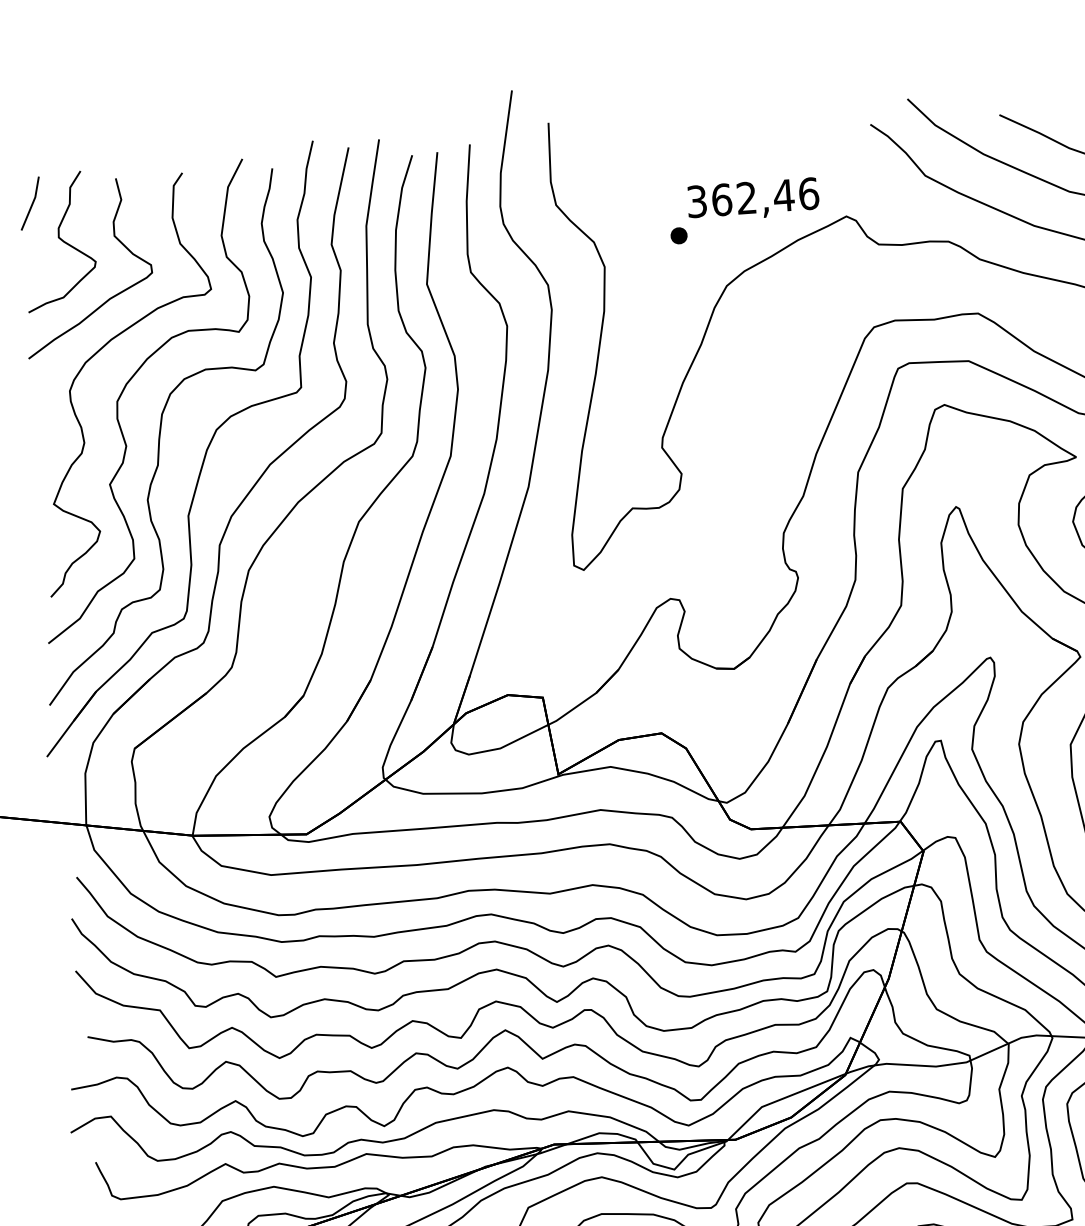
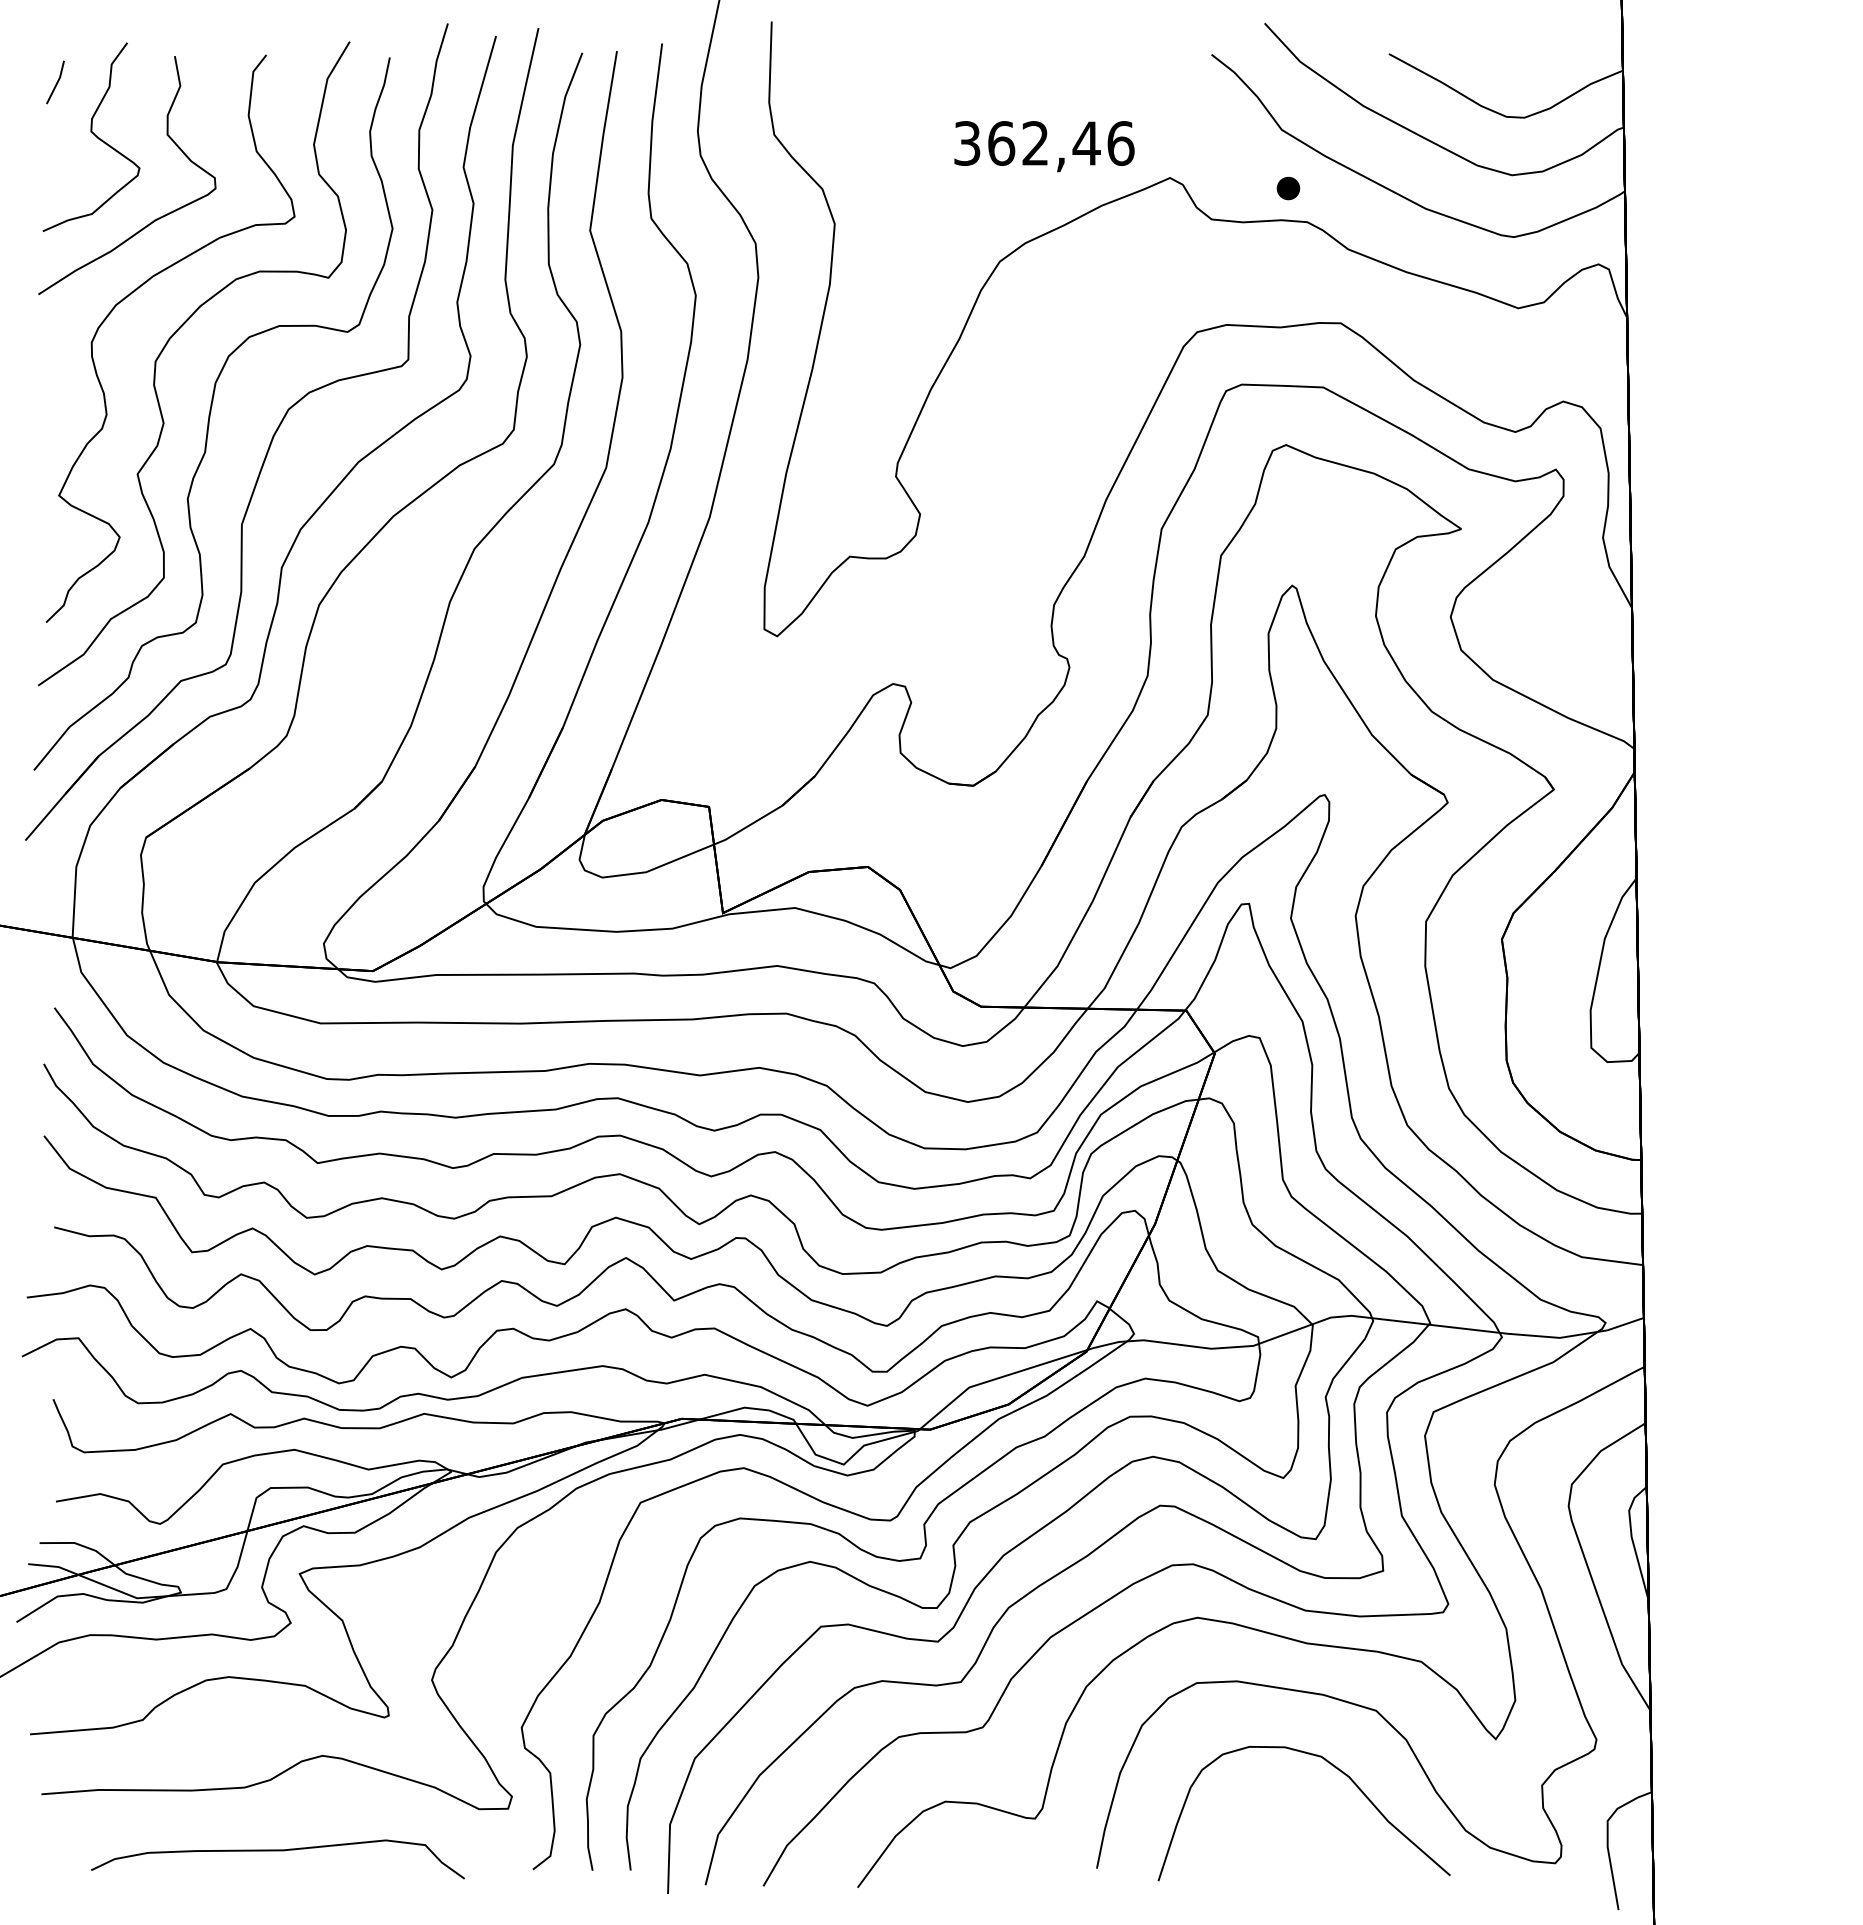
part: (30, 203) -> (55, 82), size x0.6
part: (679, 235) -> (1288, 188), moved

